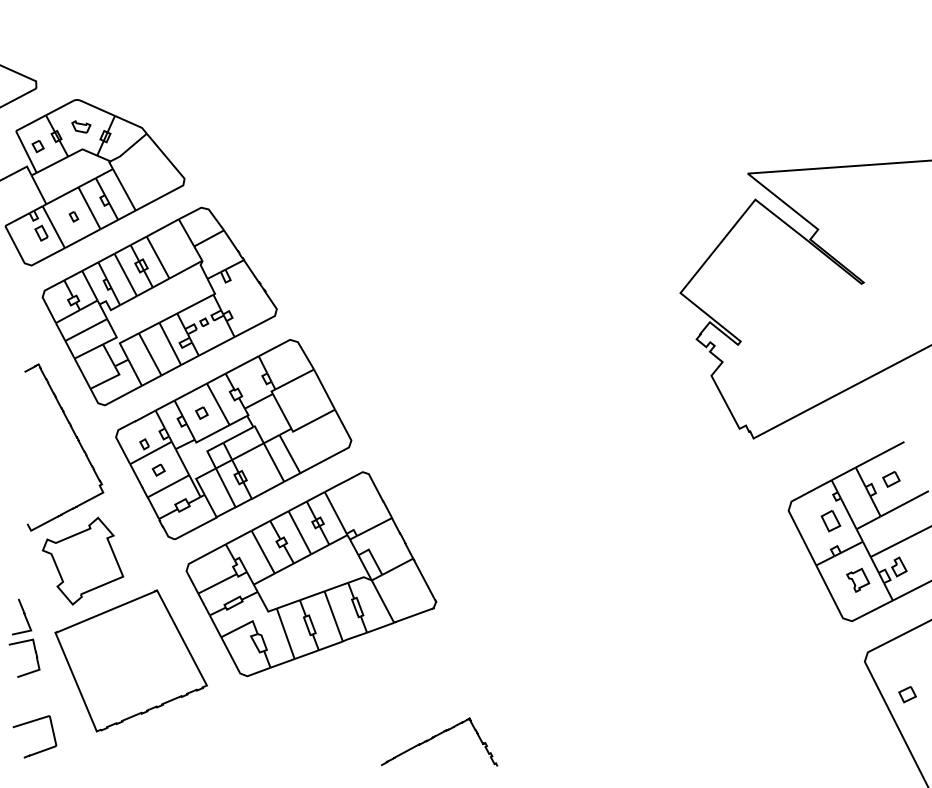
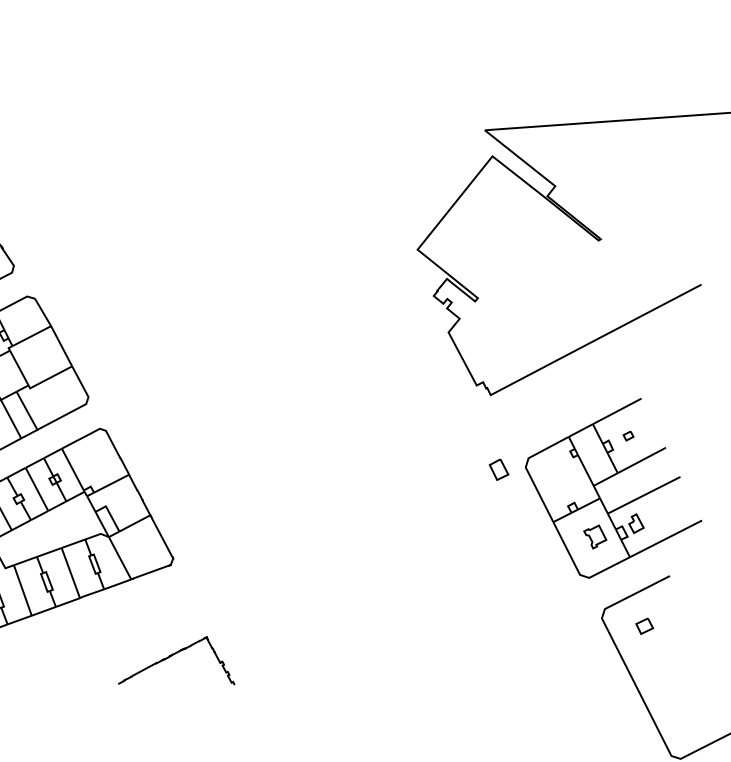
part: (891, 479) -> (628, 436), size x0.6
part: (830, 521) -> (498, 470), moved
part: (907, 694) -> (644, 626), moved
curve: (437, 736) -> (174, 655), moved

